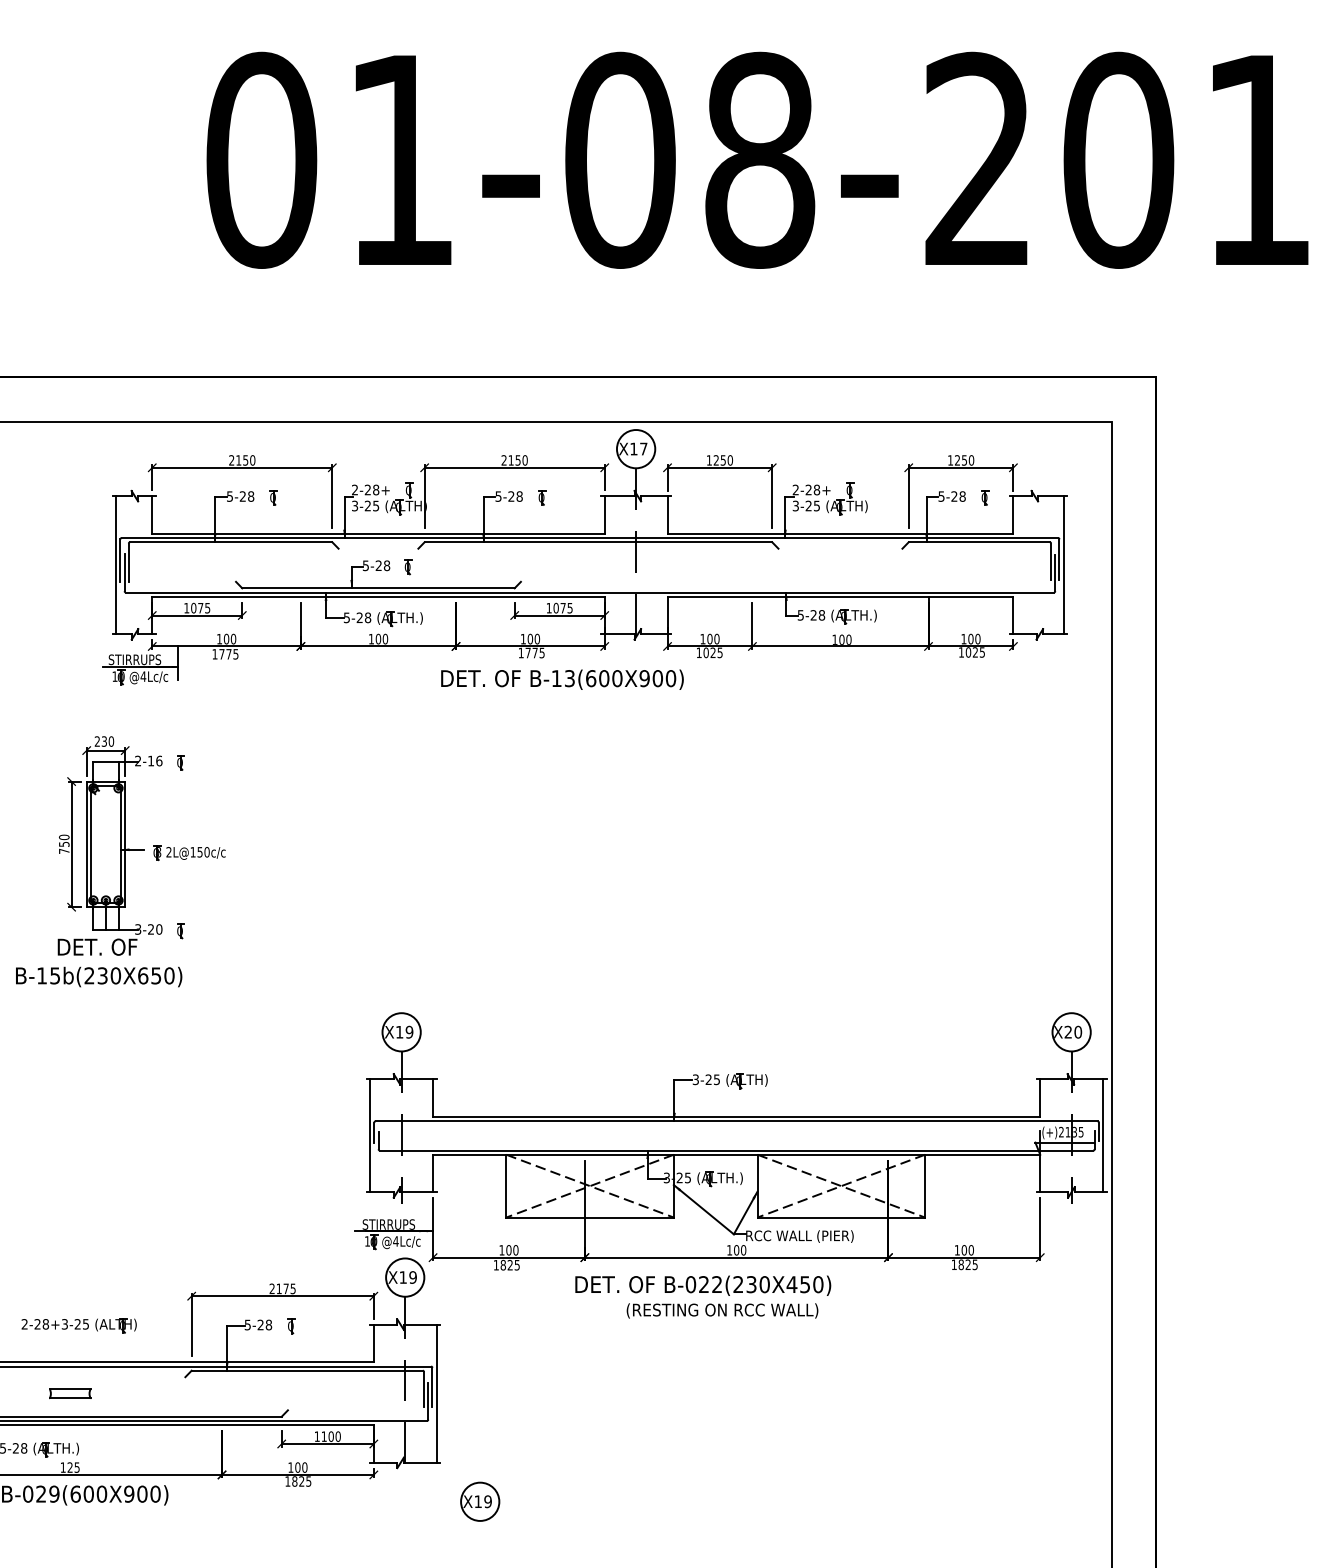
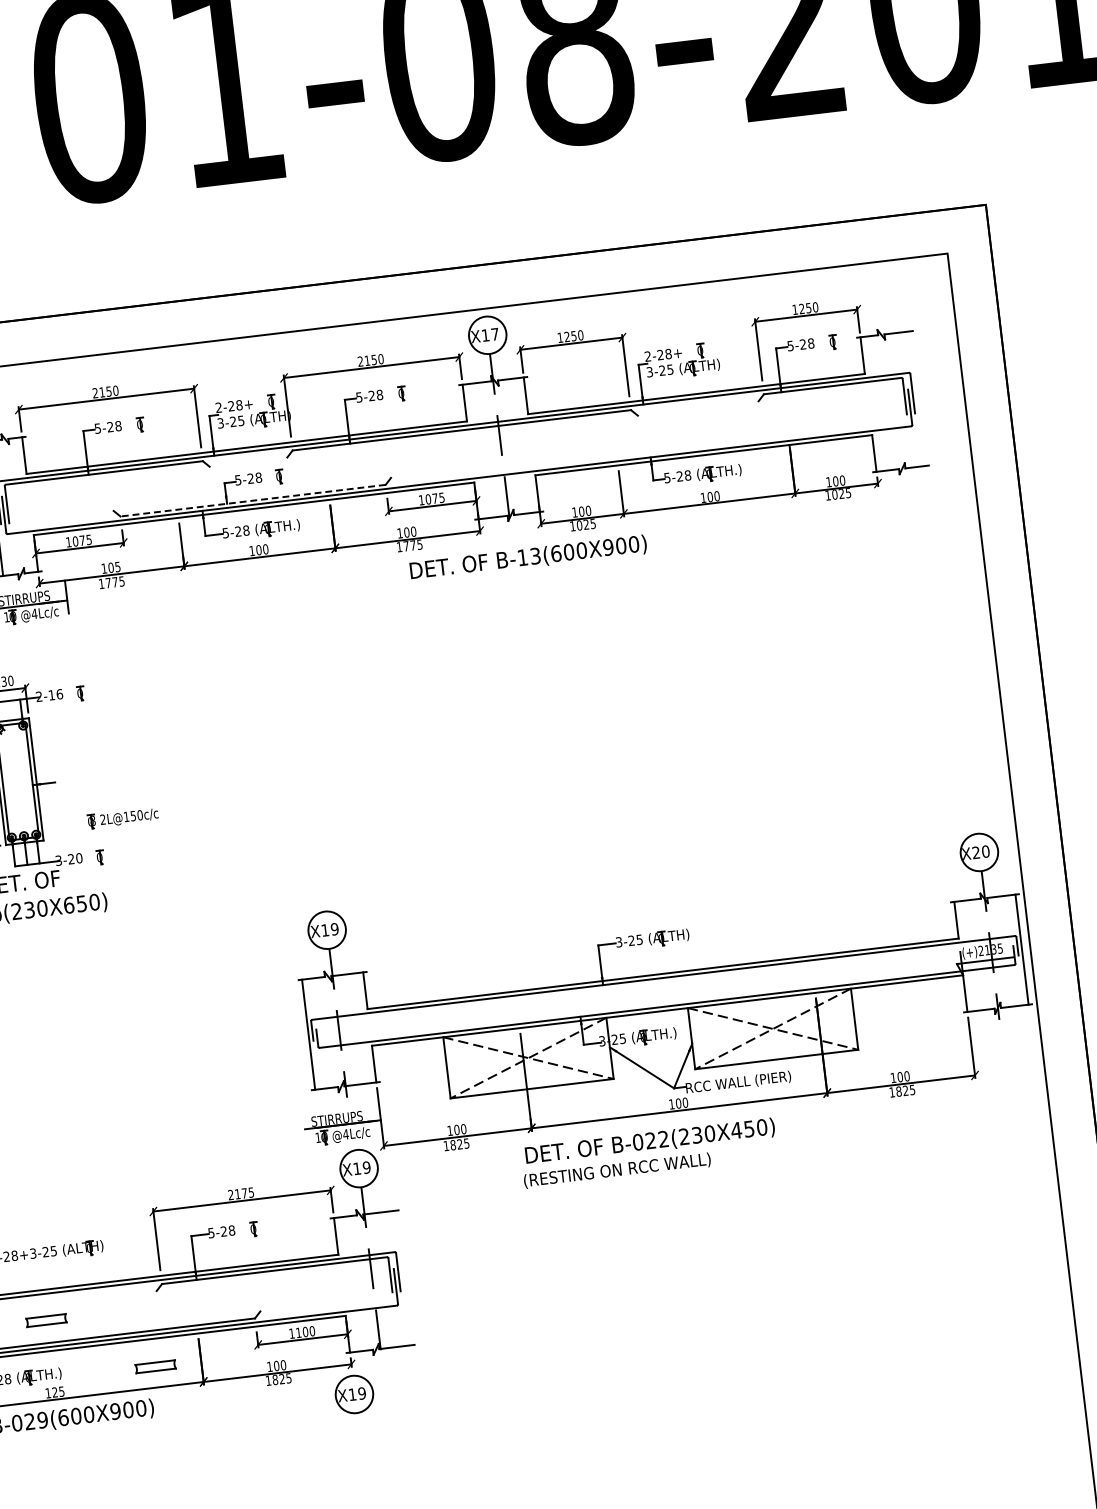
line: (1063, 565) -> (917, 398), removed
line: (377, 588) -> (252, 500), solid -> dashed
text: (233, 638) -> (117, 566), 100 -> 105
text: (562, 679) -> (528, 557), moved
part: (189, 853) -> (123, 818), moved
text: (722, 1310) -> (617, 1170), moved
line: (436, 1393) -> (403, 1277), removed
part: (175, 1453) -> (155, 1366), added
part: (480, 1501) -> (354, 1394), moved

